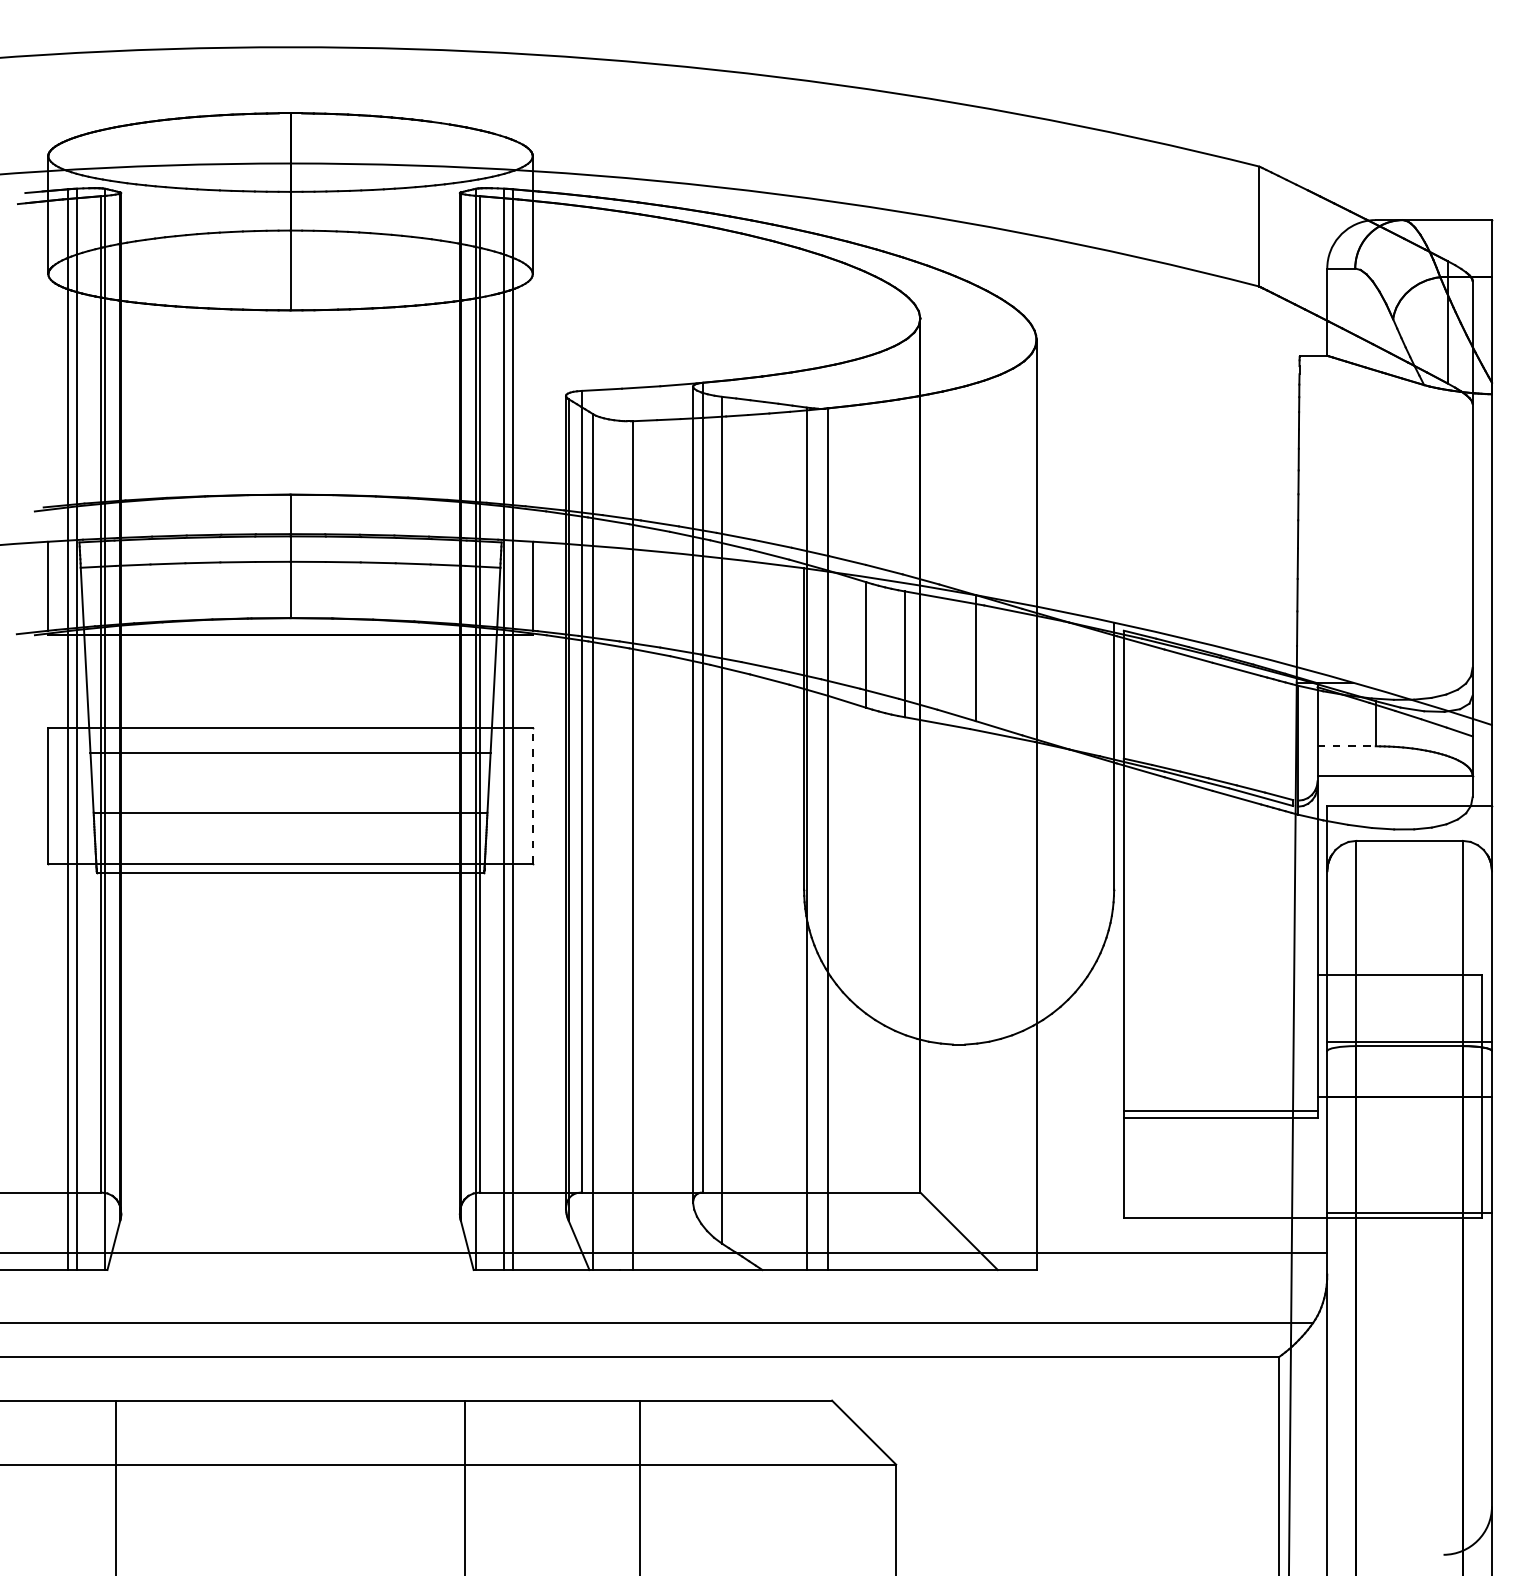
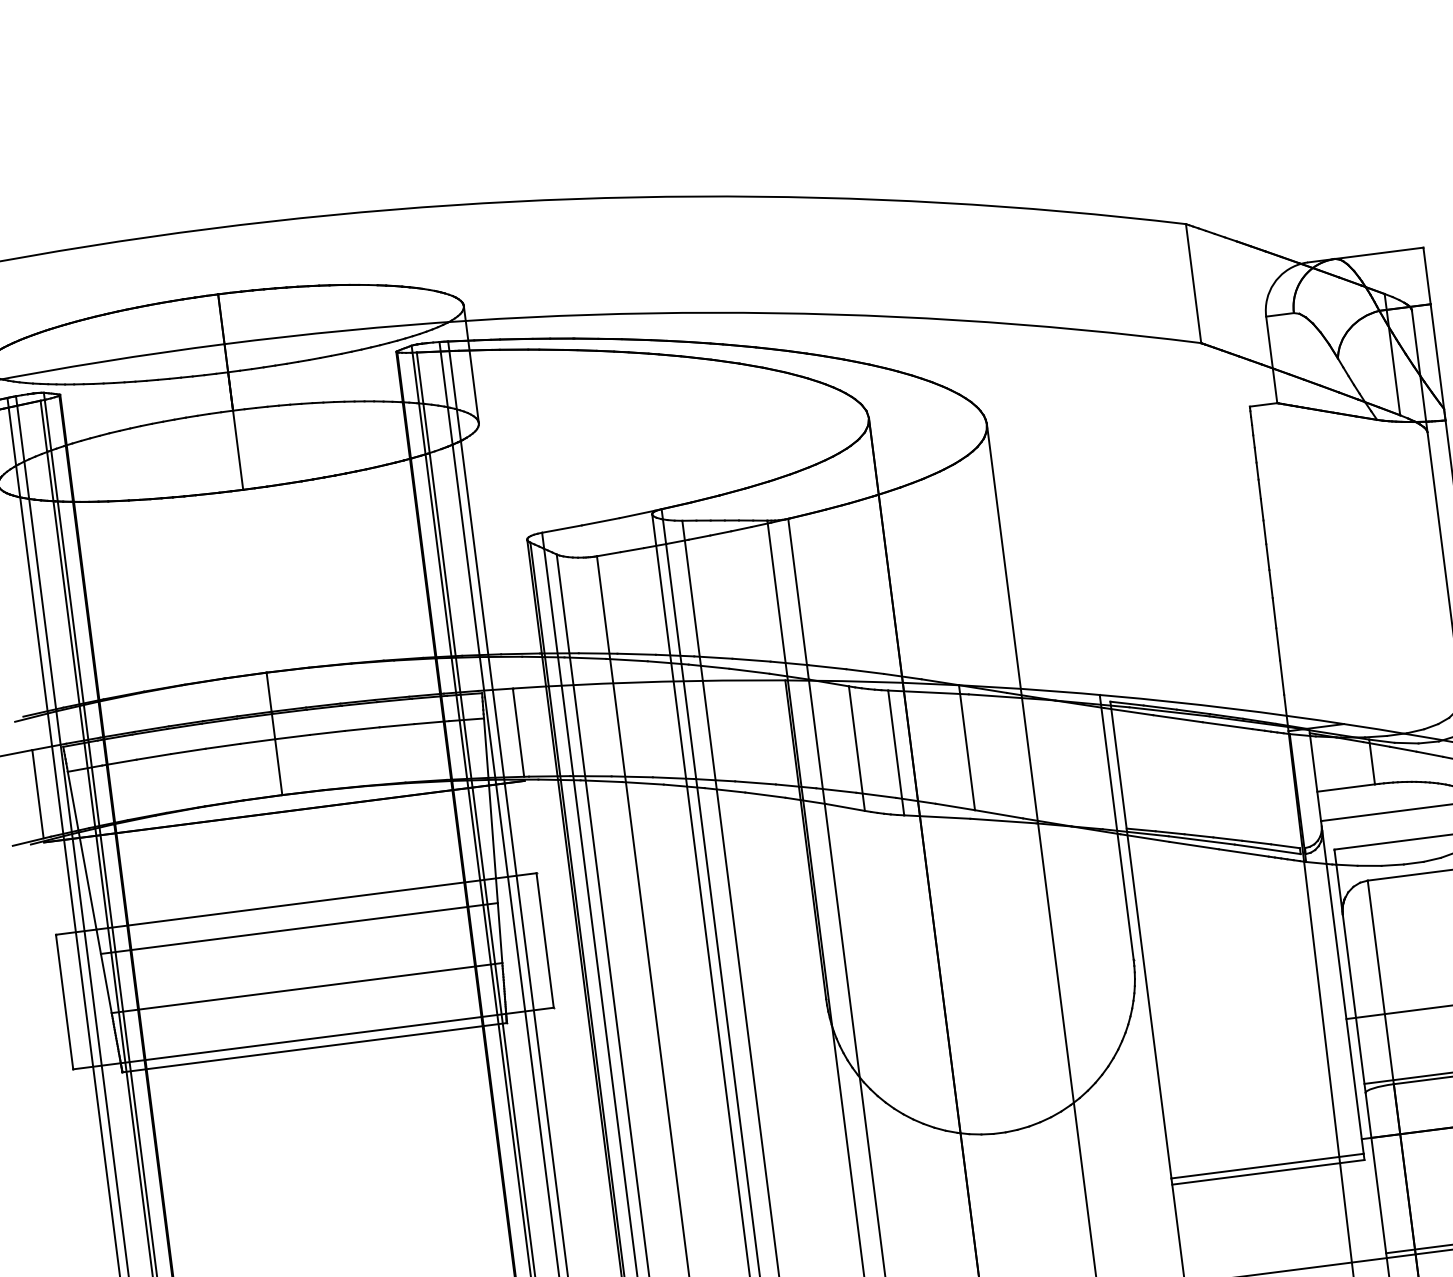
line: (1347, 746) -> (1346, 788), dashed -> solid
line: (532, 795) -> (544, 940), dashed -> solid

